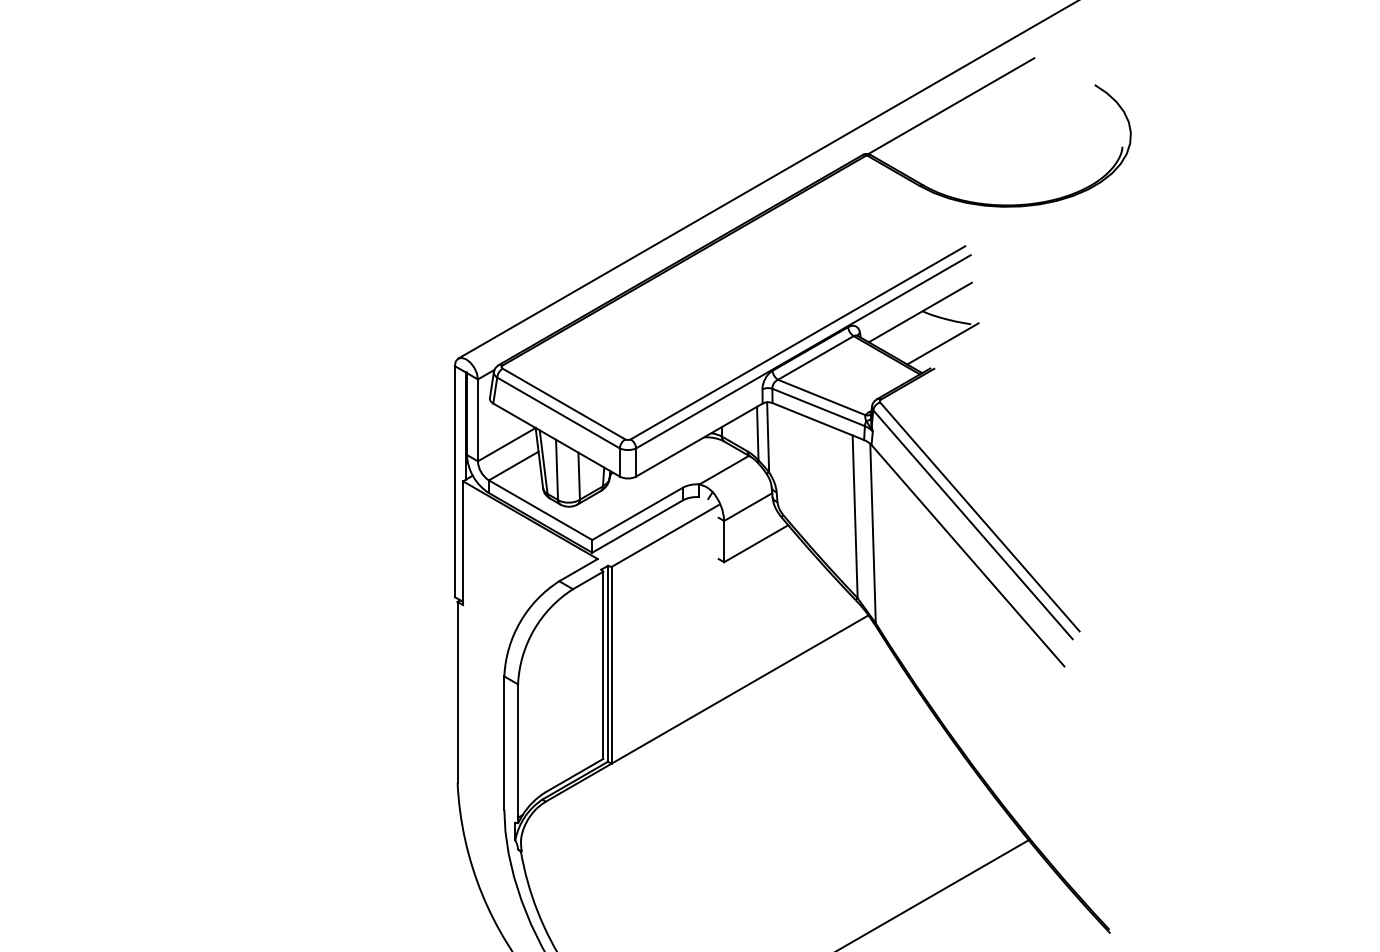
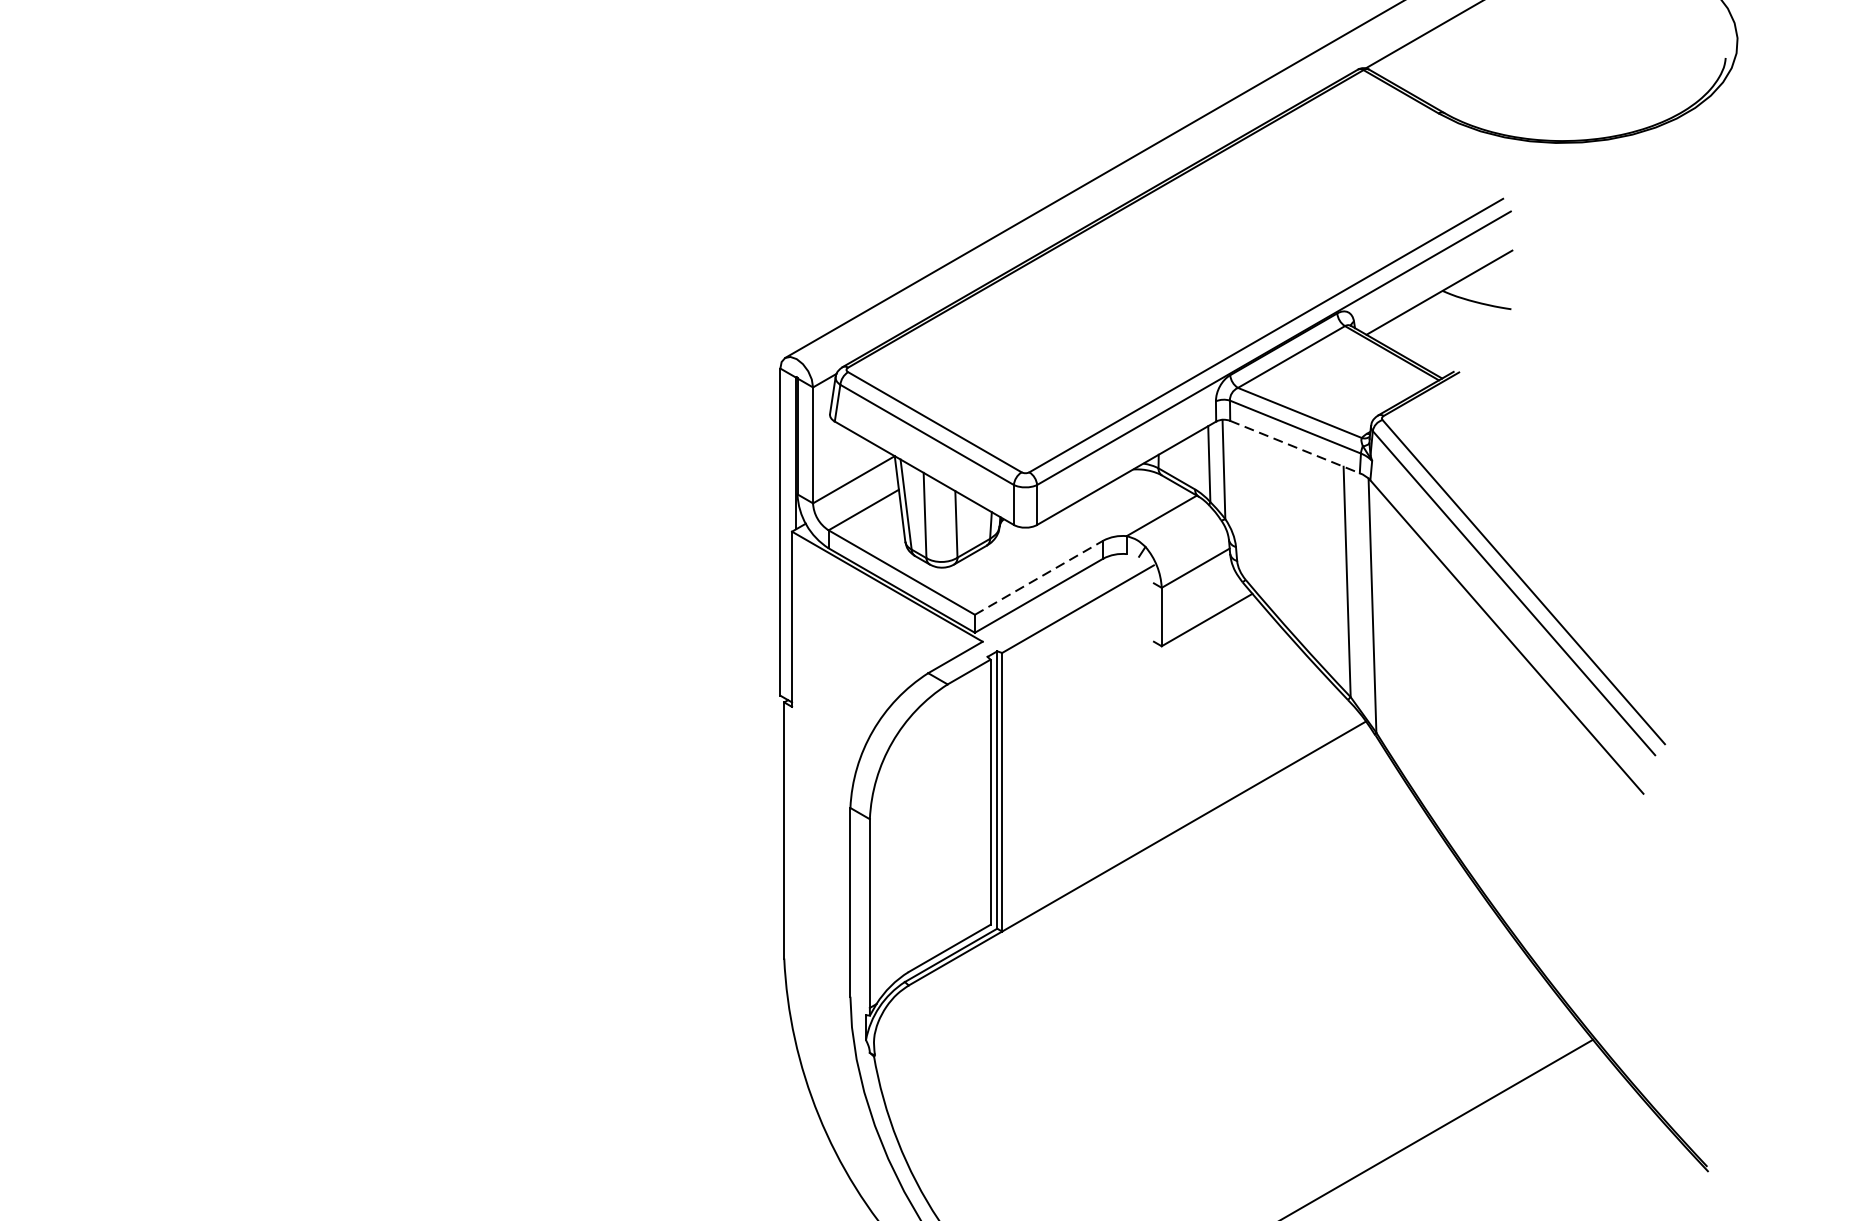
line: (942, 343) -> (1470, 336), removed
line: (818, 421) -> (1295, 446), solid -> dashed
line: (638, 513) -> (1040, 577), solid -> dashed

